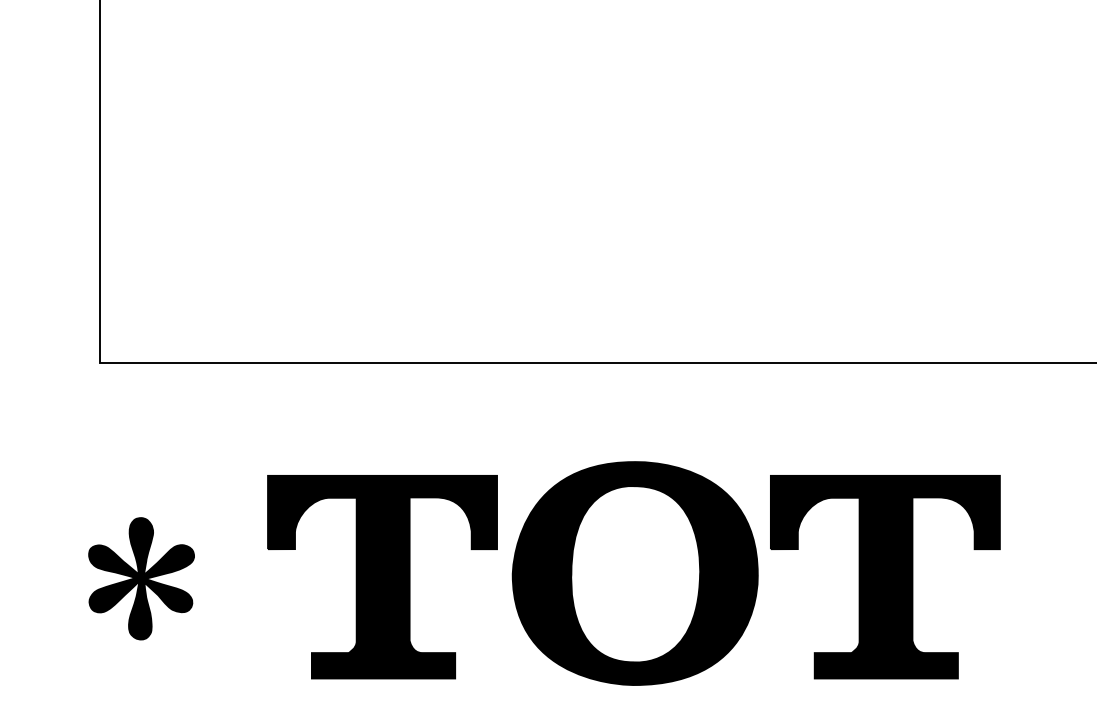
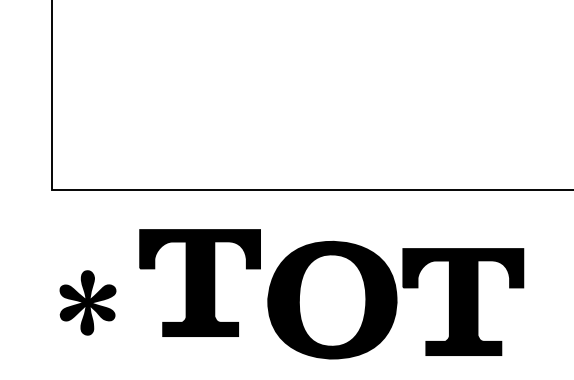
part: (381, 576) -> (199, 282), moved
part: (140, 577) -> (87, 302), moved

